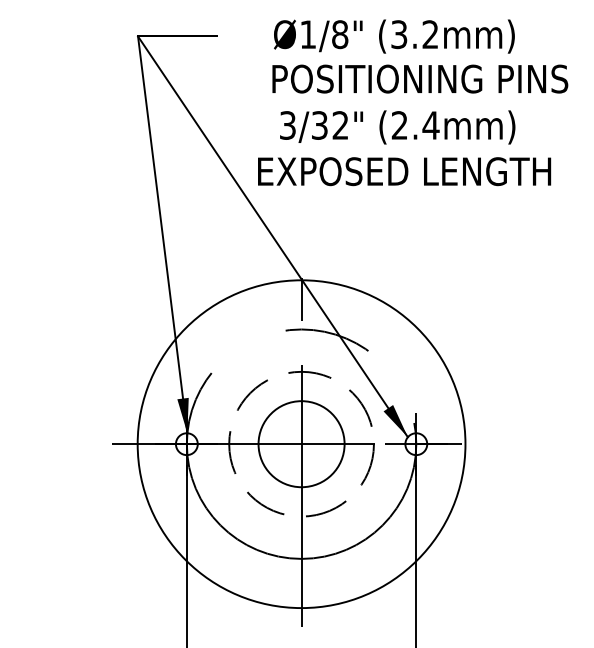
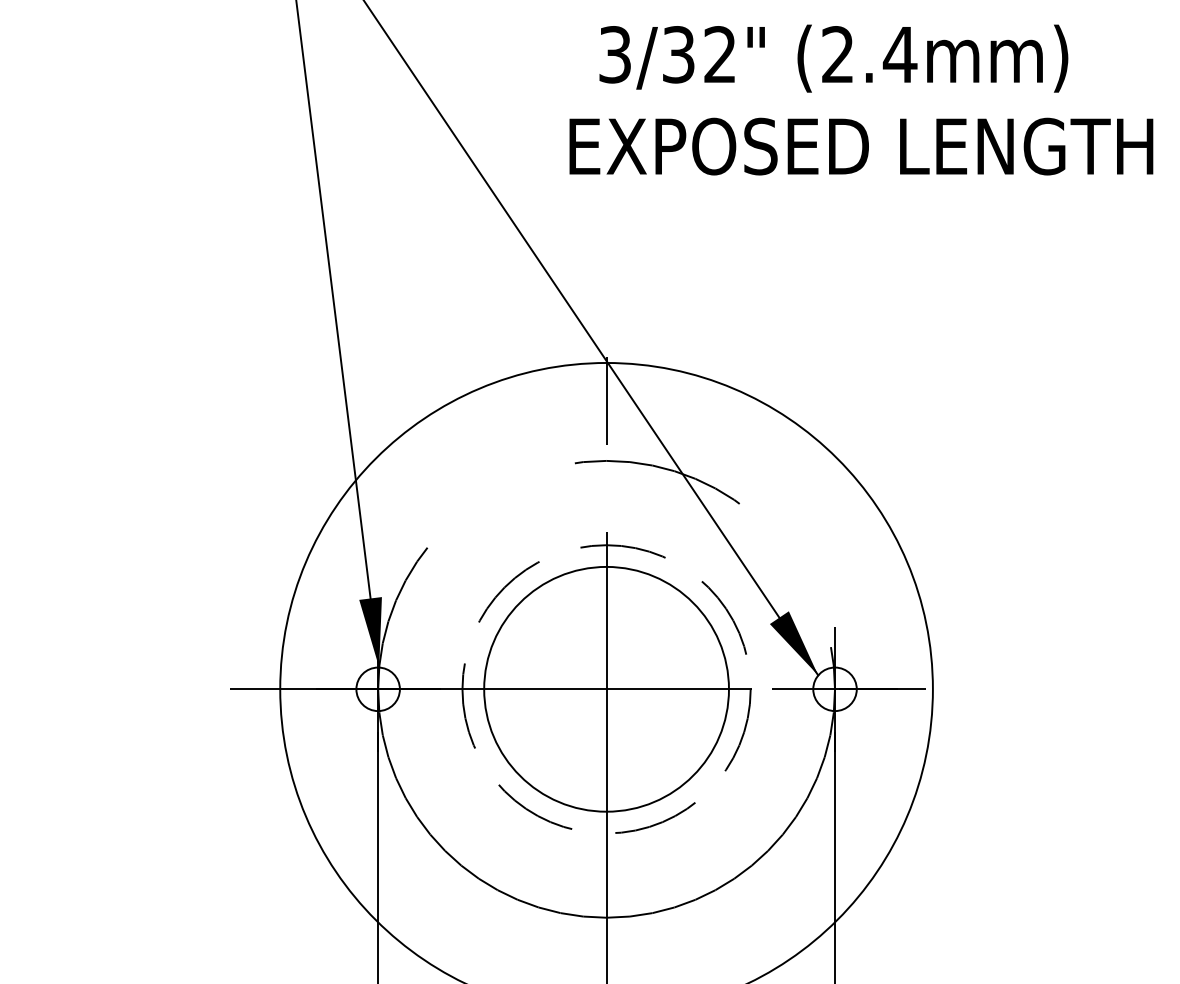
text: (397, 127) -> (833, 58), moved
text: (404, 171) -> (861, 146), moved
circle: (301, 443) -> (606, 687), size x1.43

